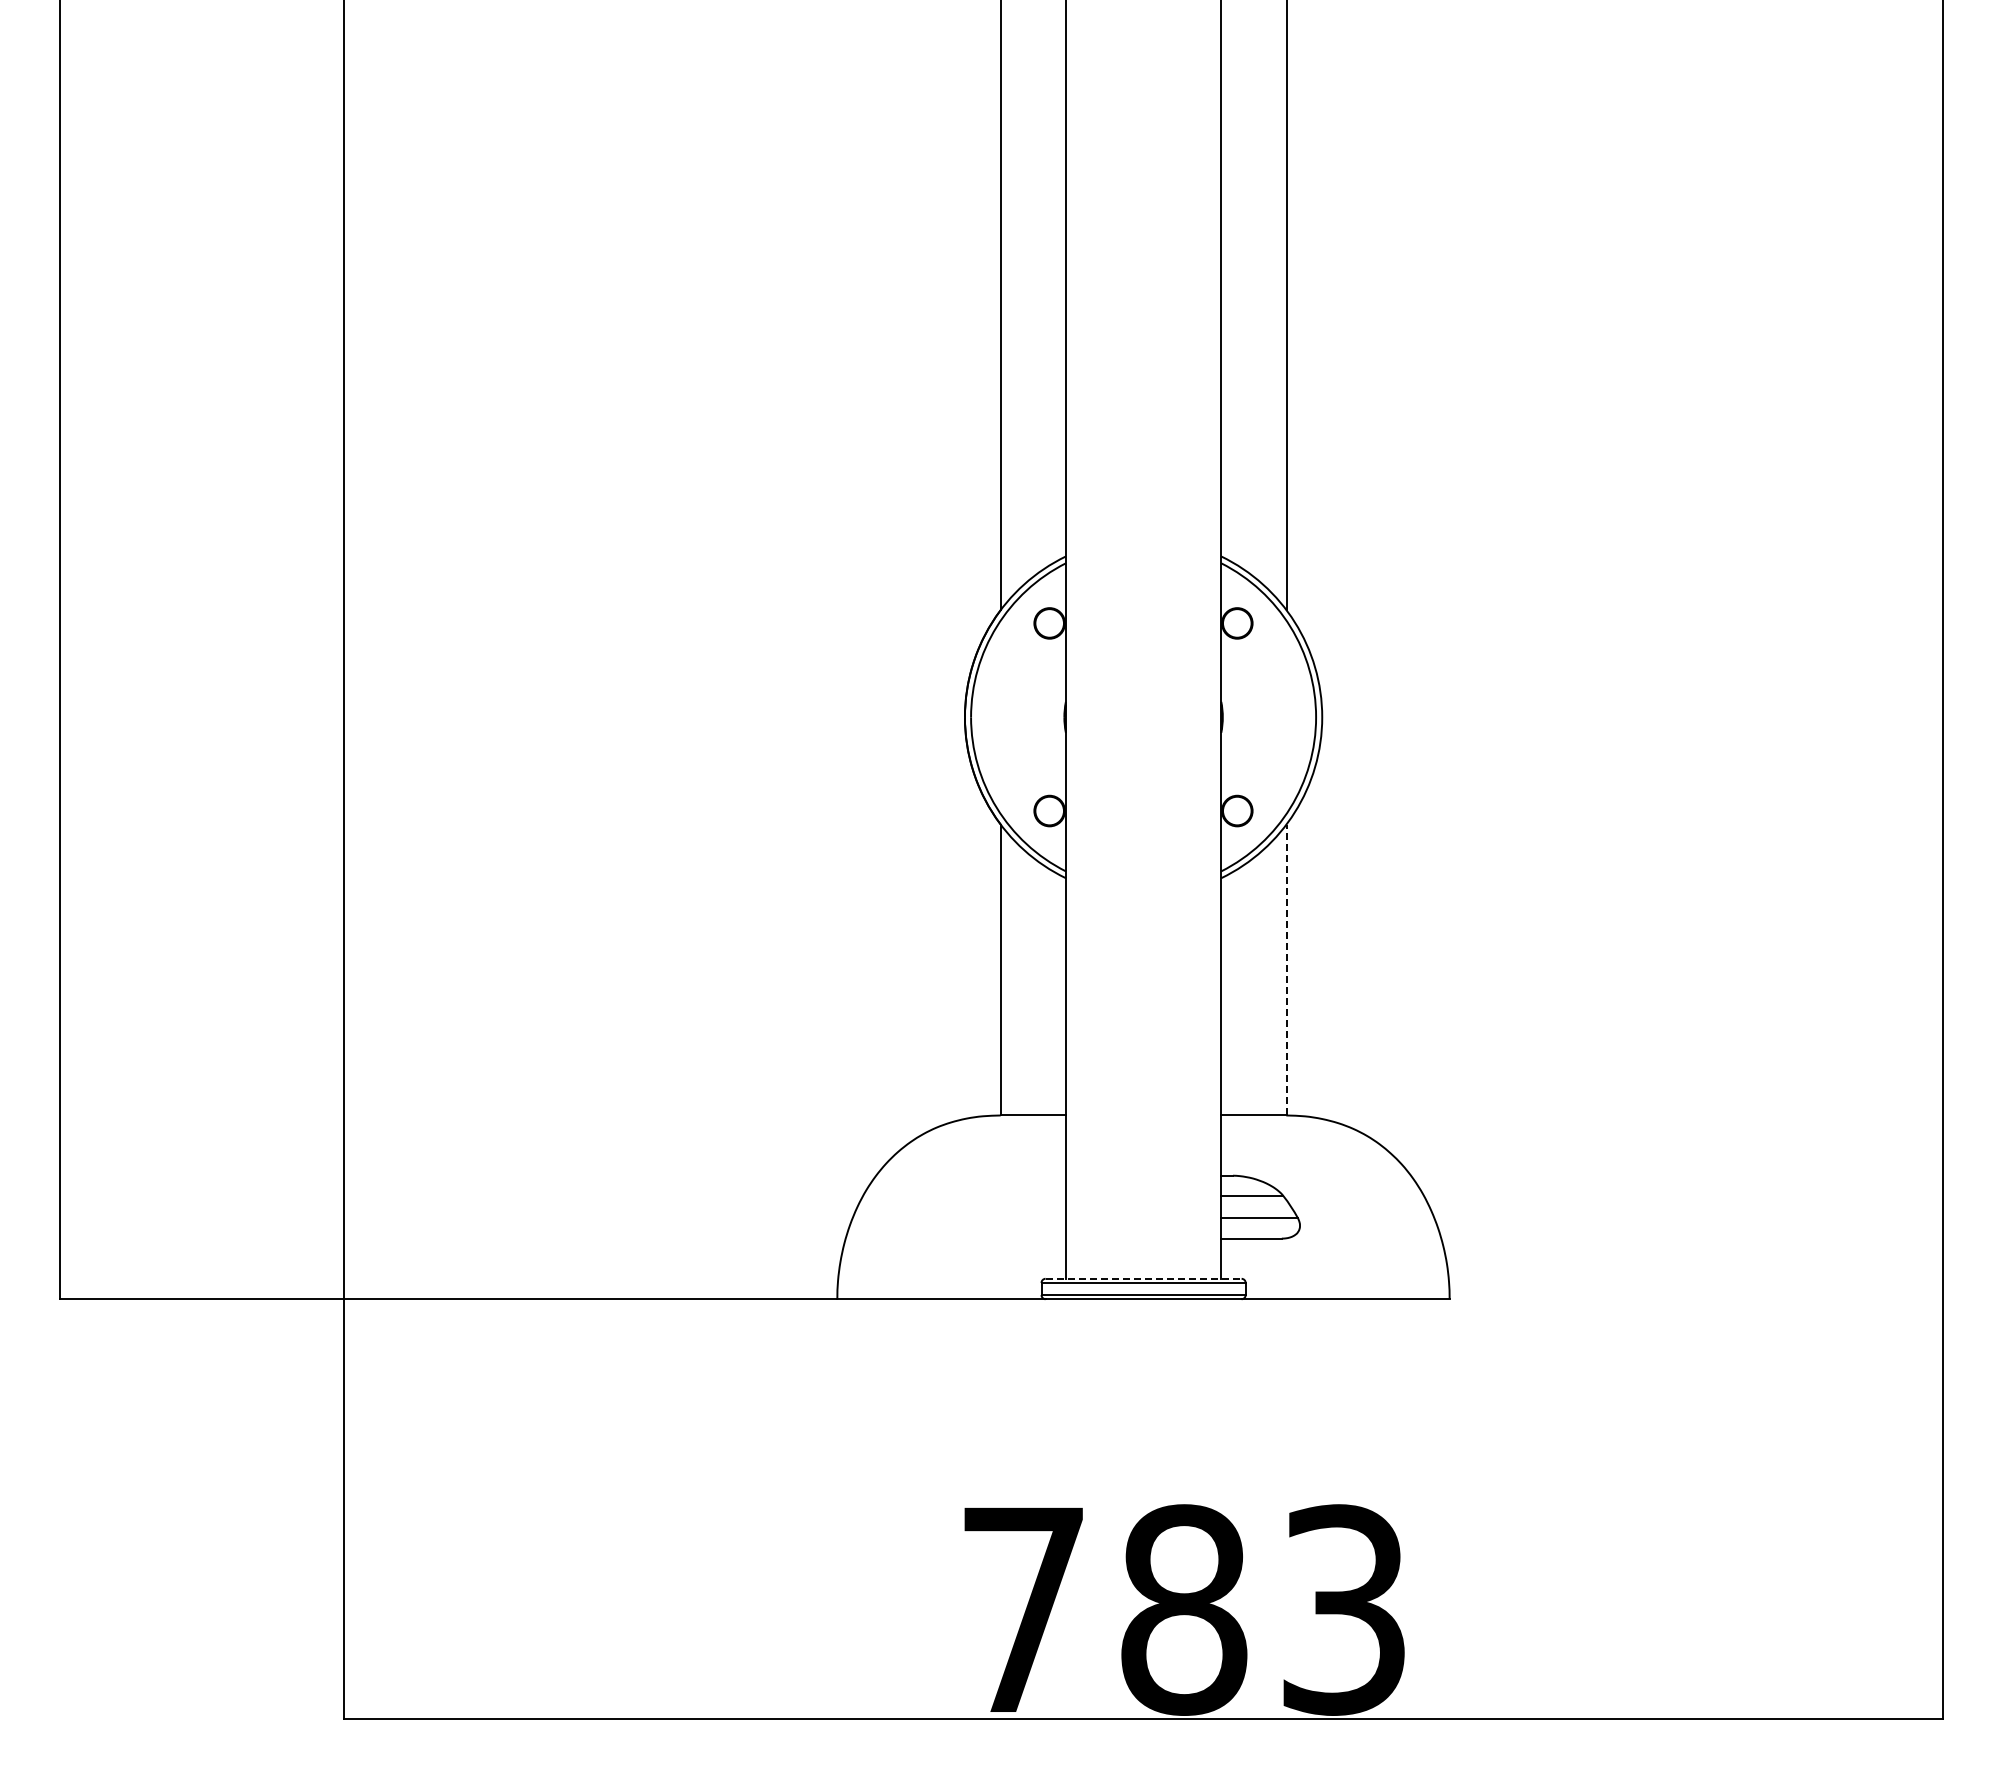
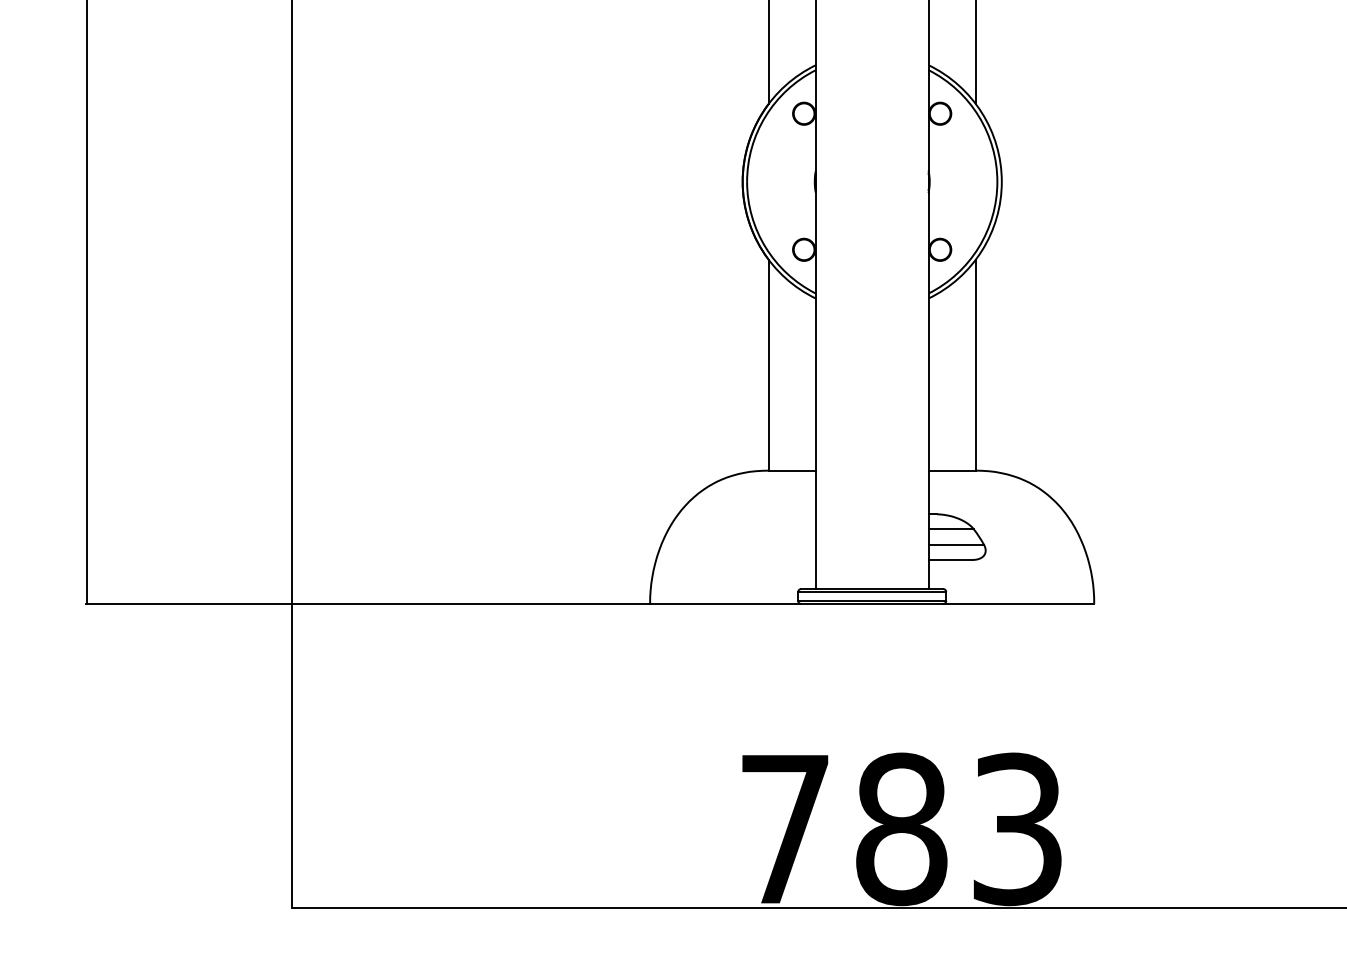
line: (1286, 969) -> (975, 364), dashed -> solid
line: (1143, 1278) -> (872, 588), dashed -> solid

